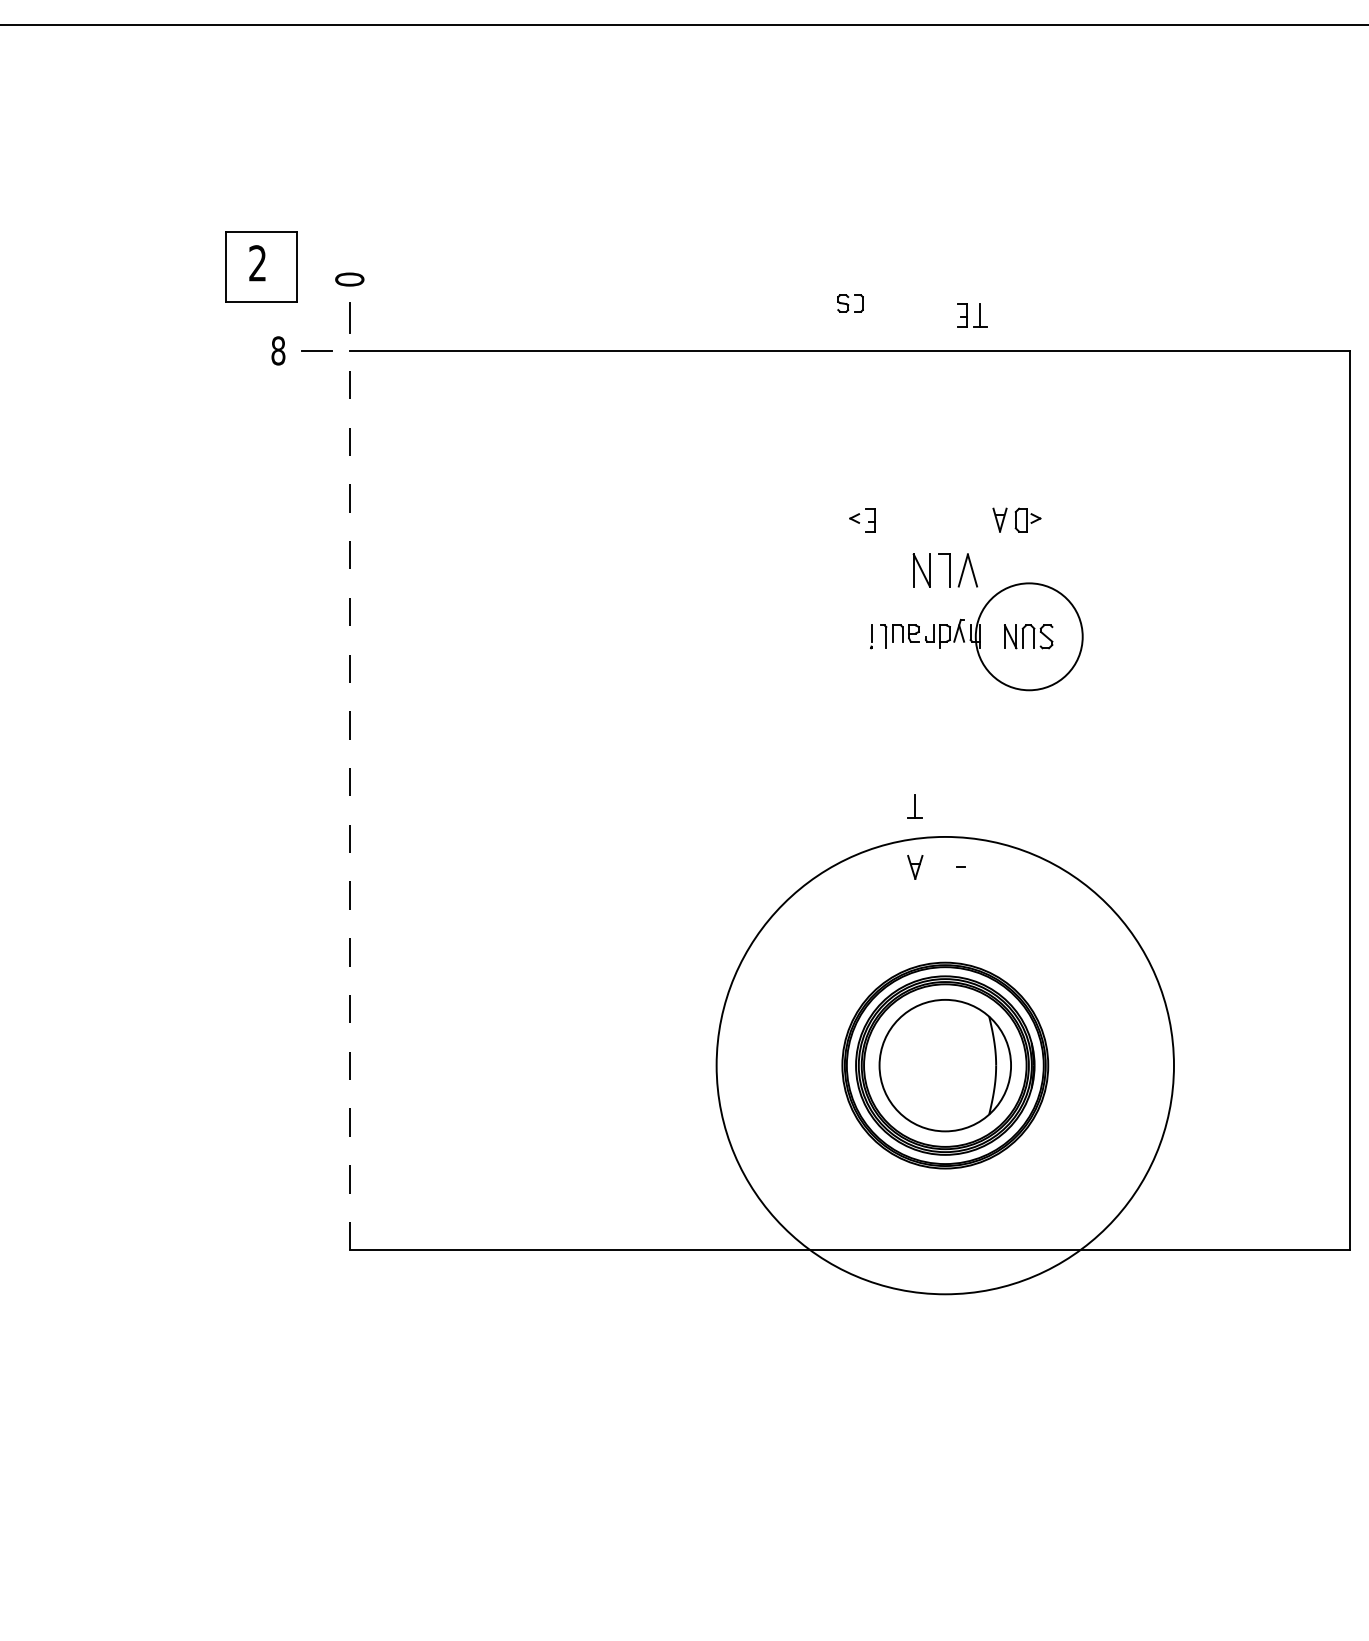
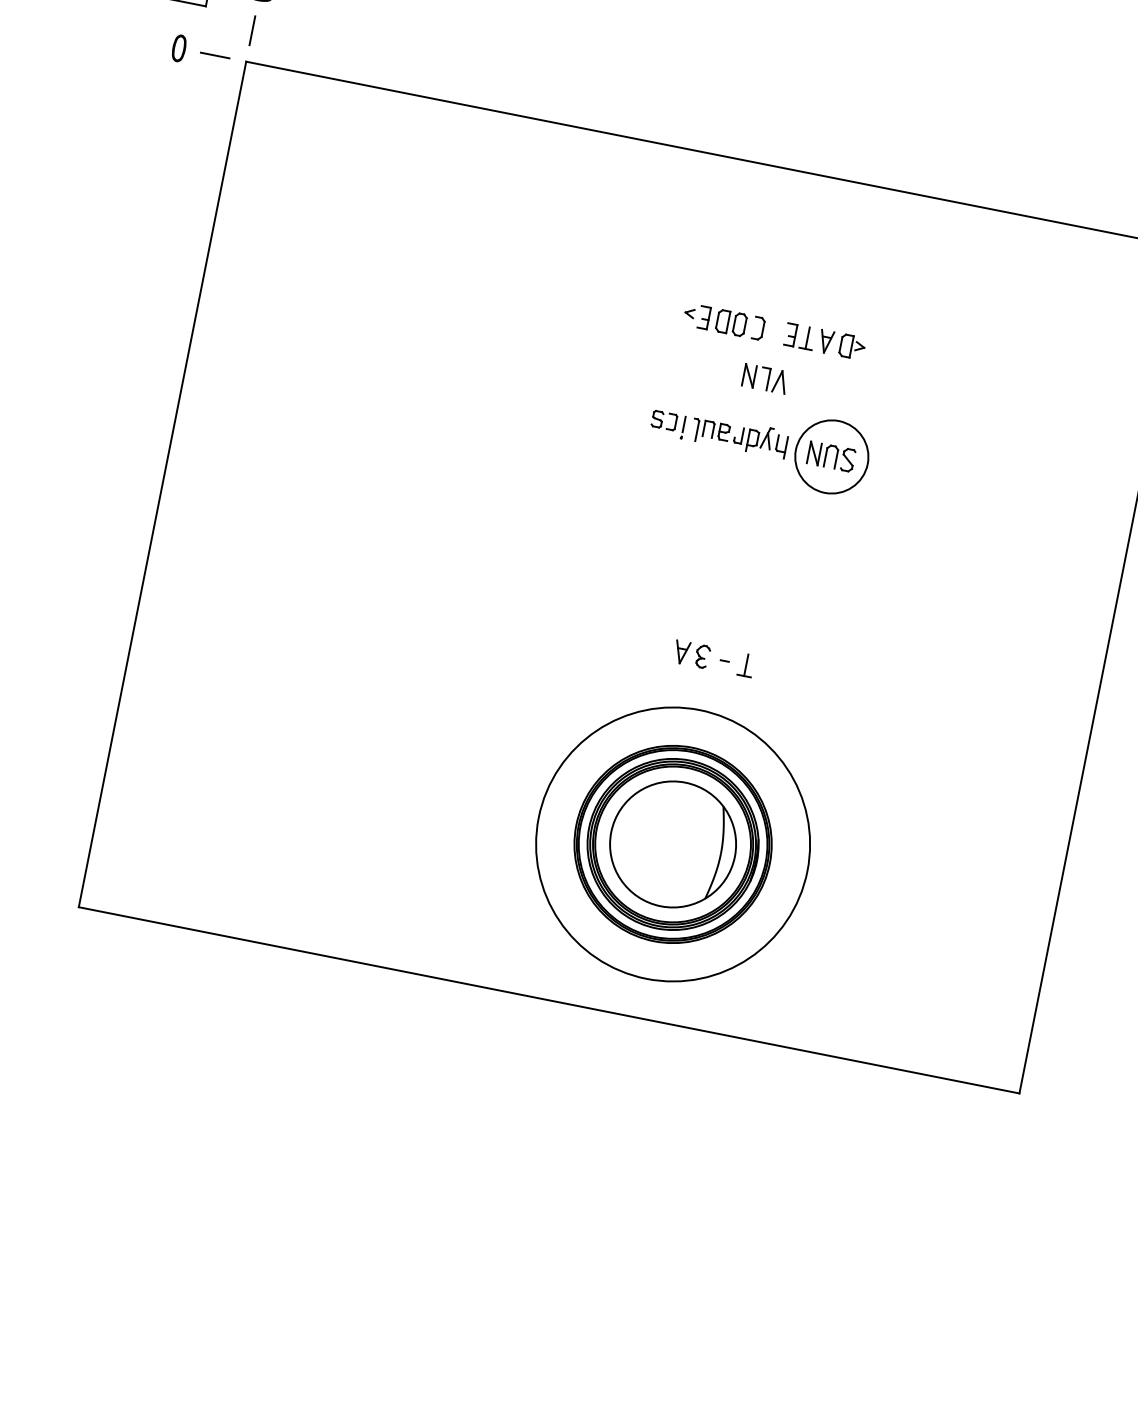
part: (850, 303) -> (664, 420), moved
part: (972, 315) -> (800, 337), moved
text: (278, 351) -> (179, 48), 8 -> 0
part: (908, 519) -> (740, 324), added
part: (944, 570) -> (764, 378), size x0.71
circle: (1029, 636) -> (832, 456), size x0.71
line: (349, 800) -> (162, 484), dashed -> solid
part: (914, 806) -> (745, 665), moved
part: (937, 866) -> (702, 655), added
circle: (945, 1065) -> (673, 844), size x0.62

